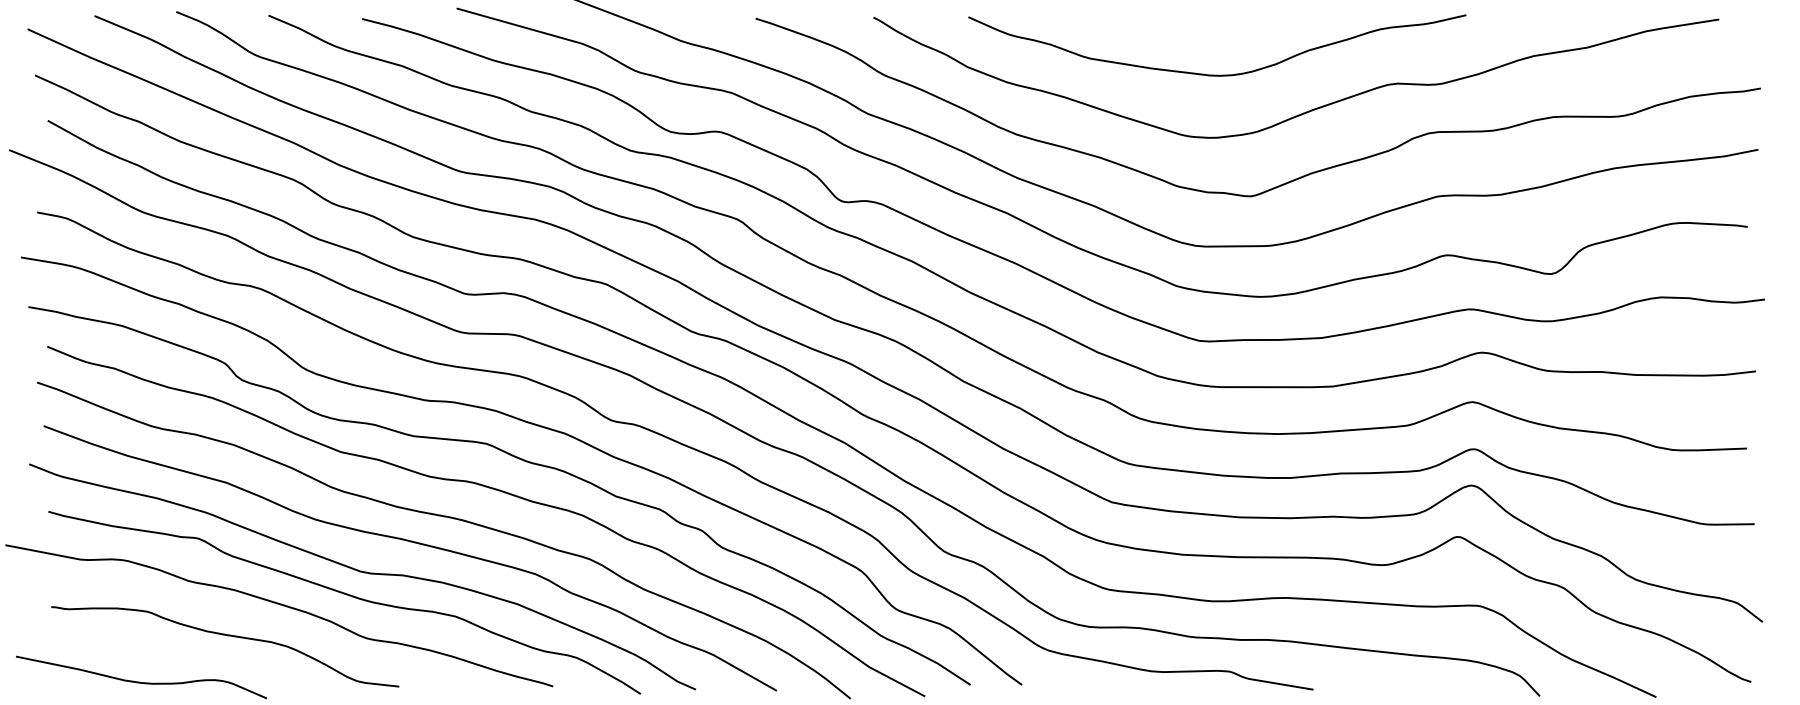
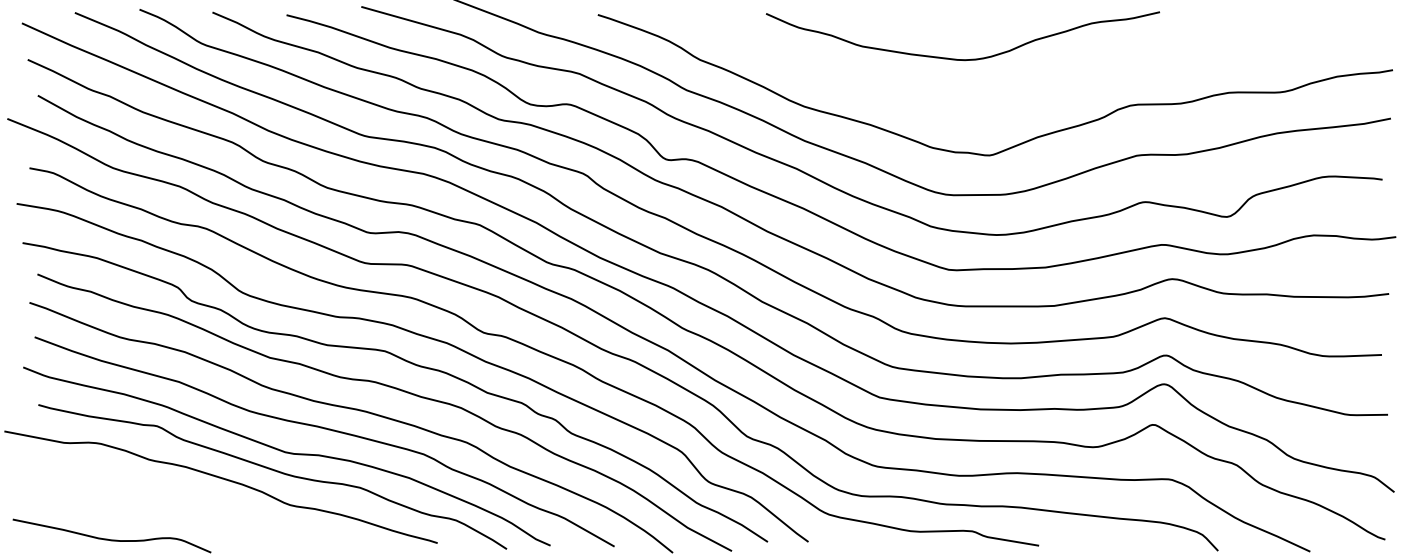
curve: (1307, 110) -> (1034, 87), removed
curve: (224, 636) -> (177, 503), removed

